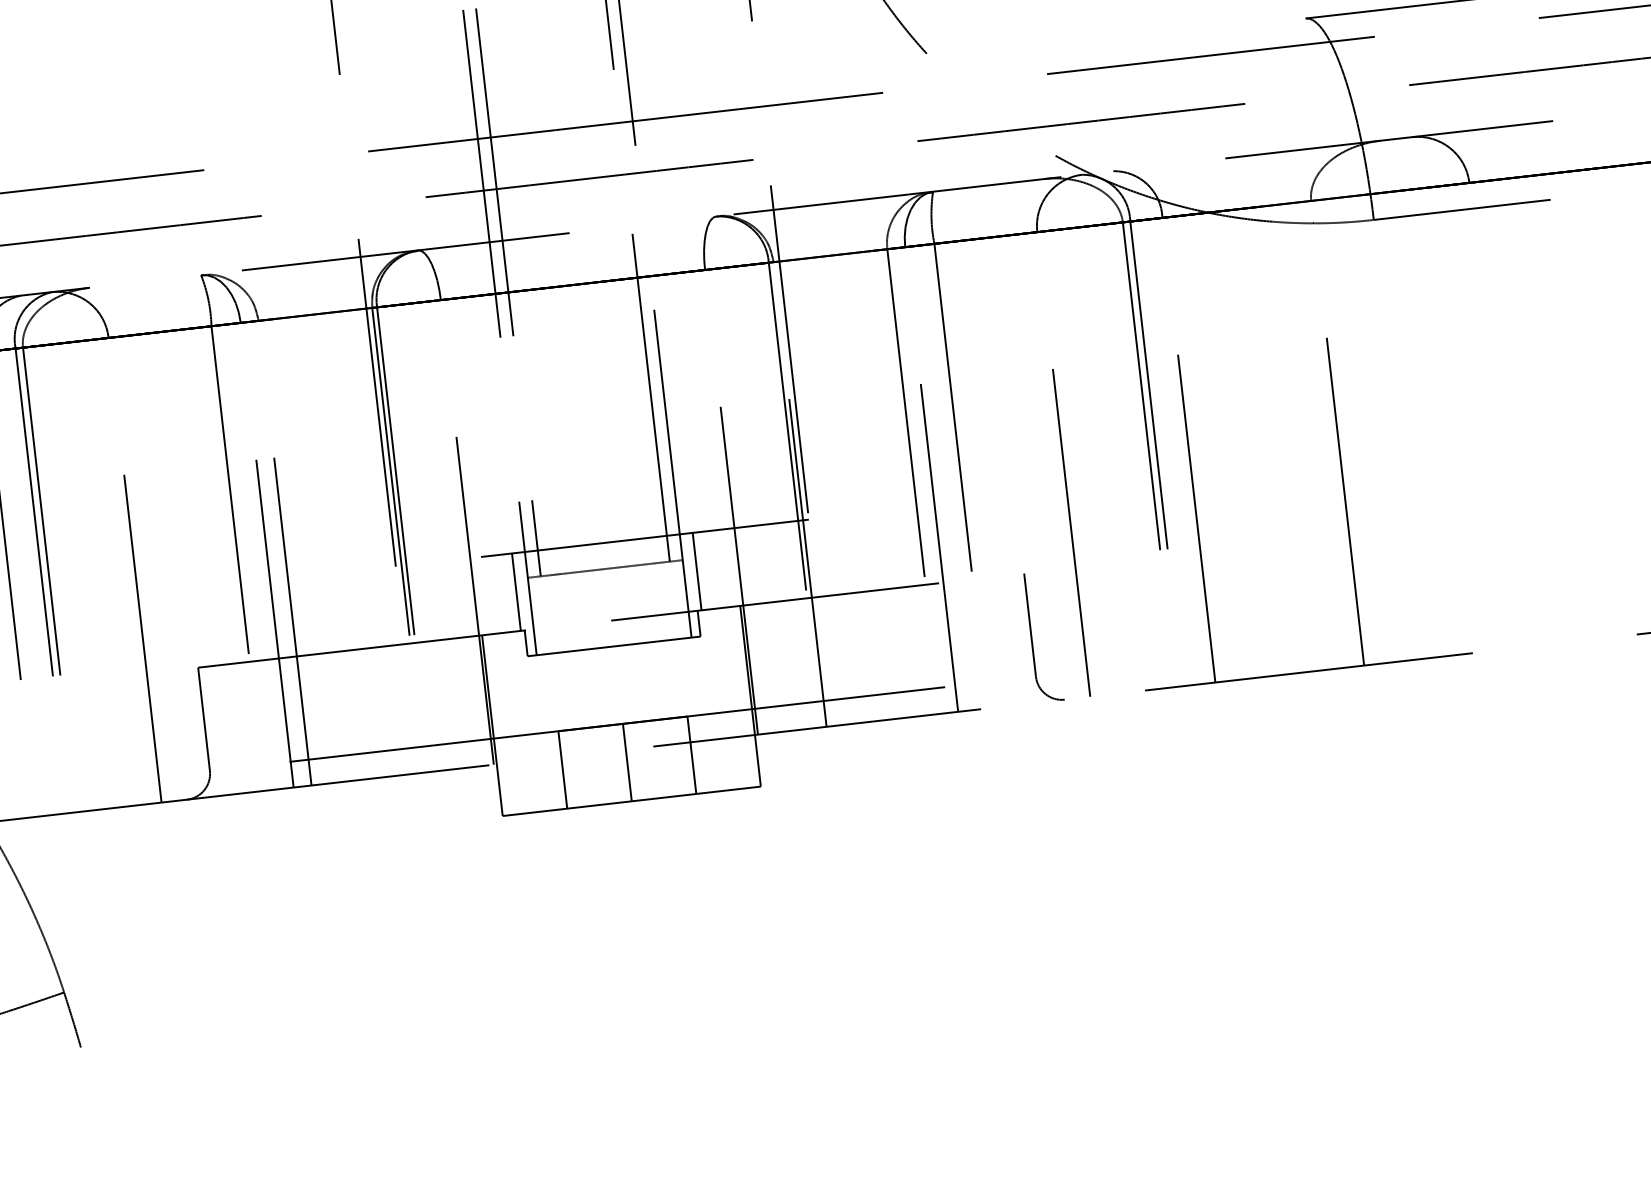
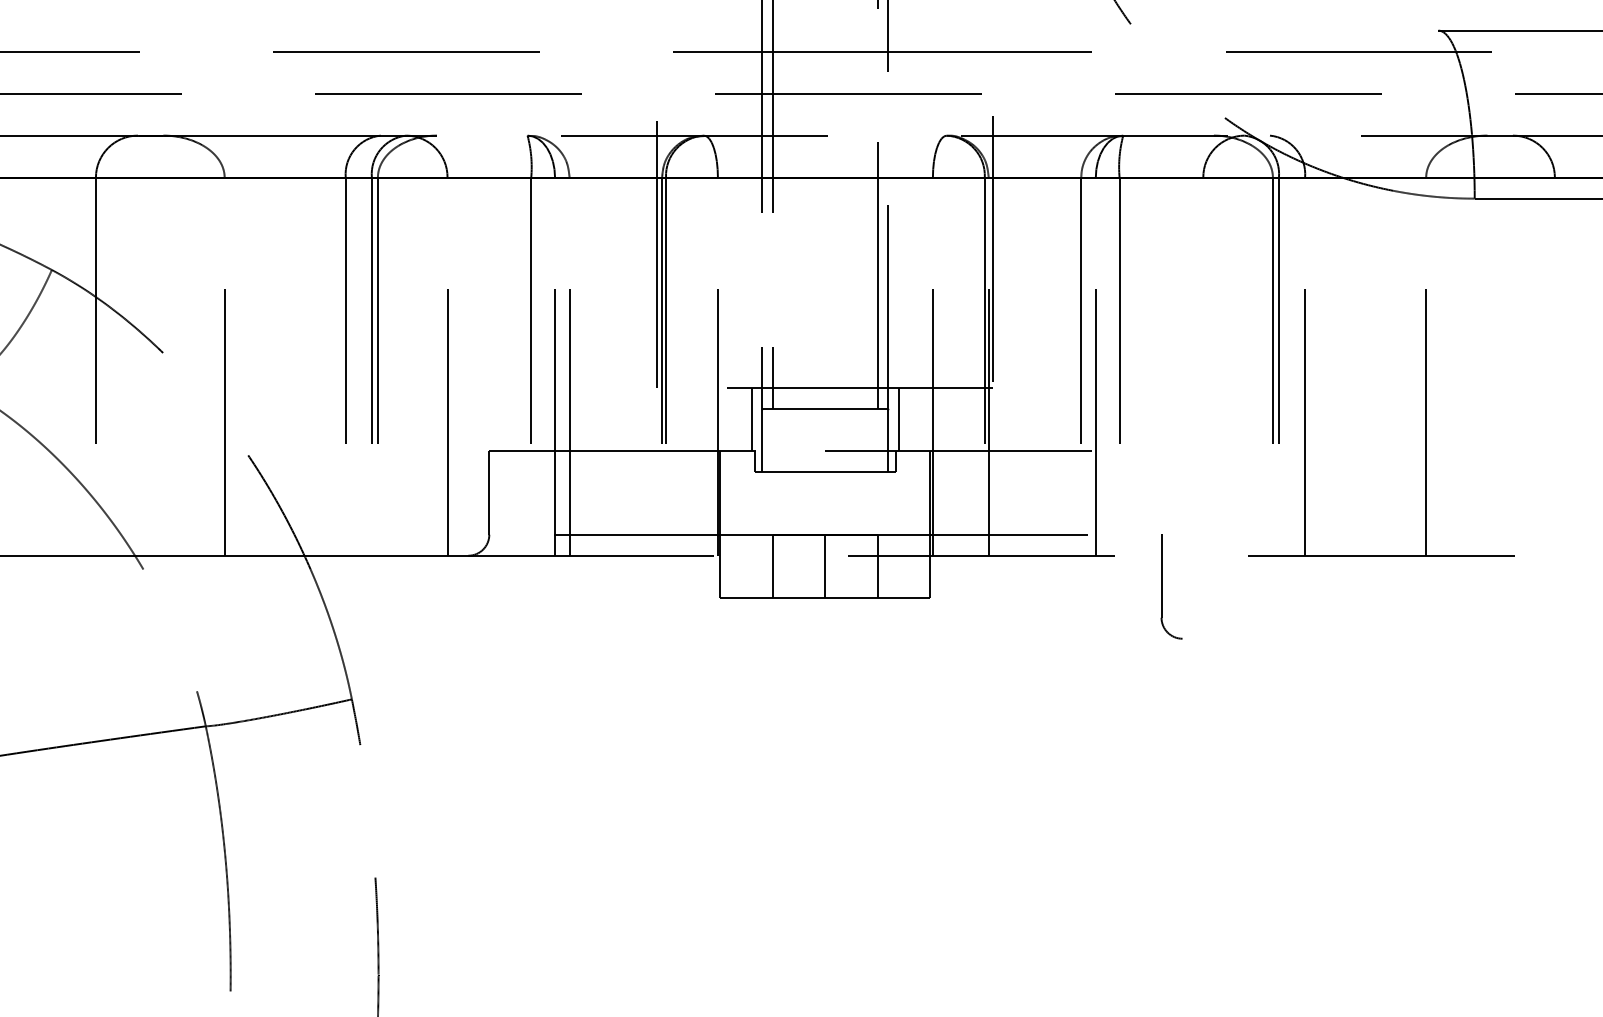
line: (1070, 533) -> (1202, 422), removed
part: (1032, 638) -> (1162, 586), moved

